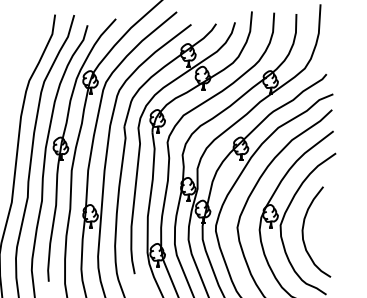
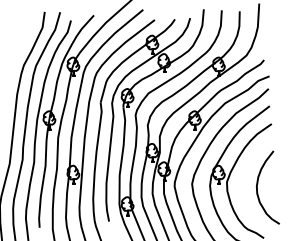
curve: (304, 226) -> (258, 183), moved

